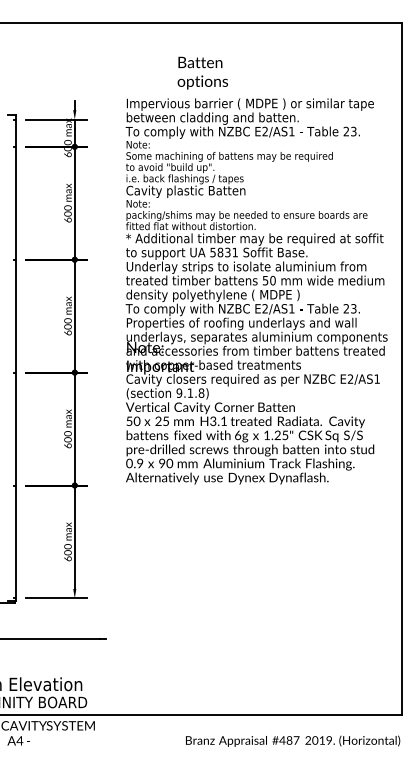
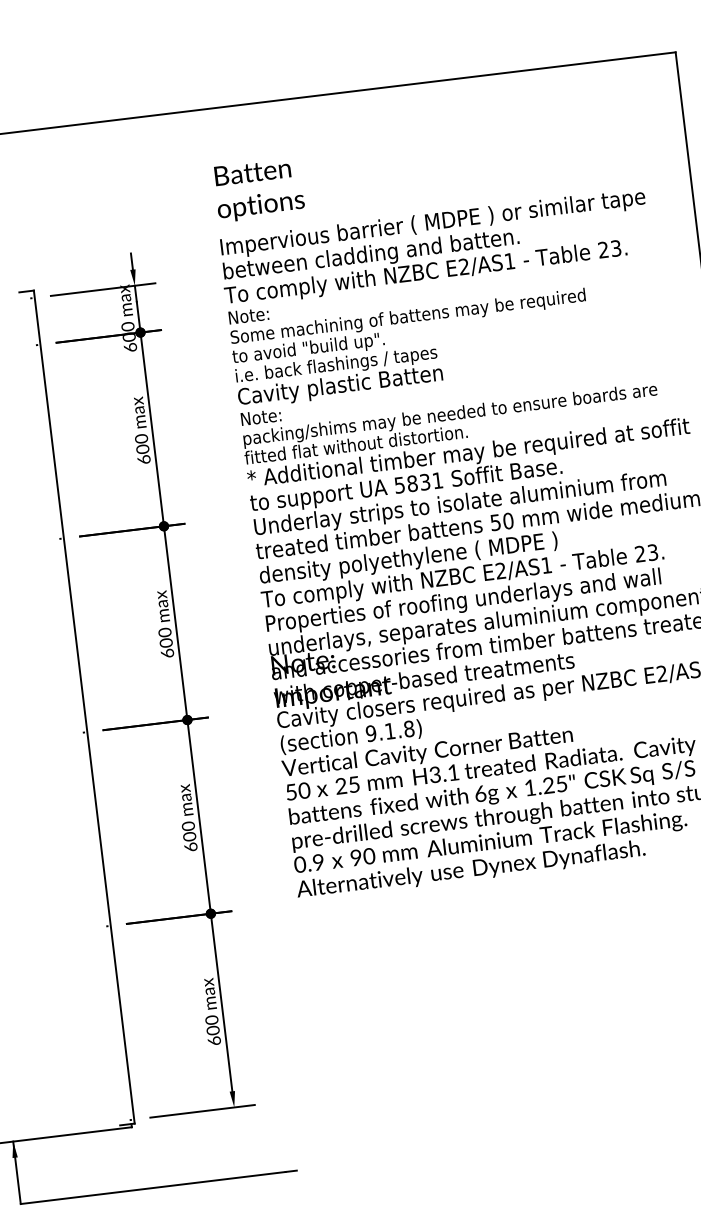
text: (202, 72) -> (258, 188), moved

